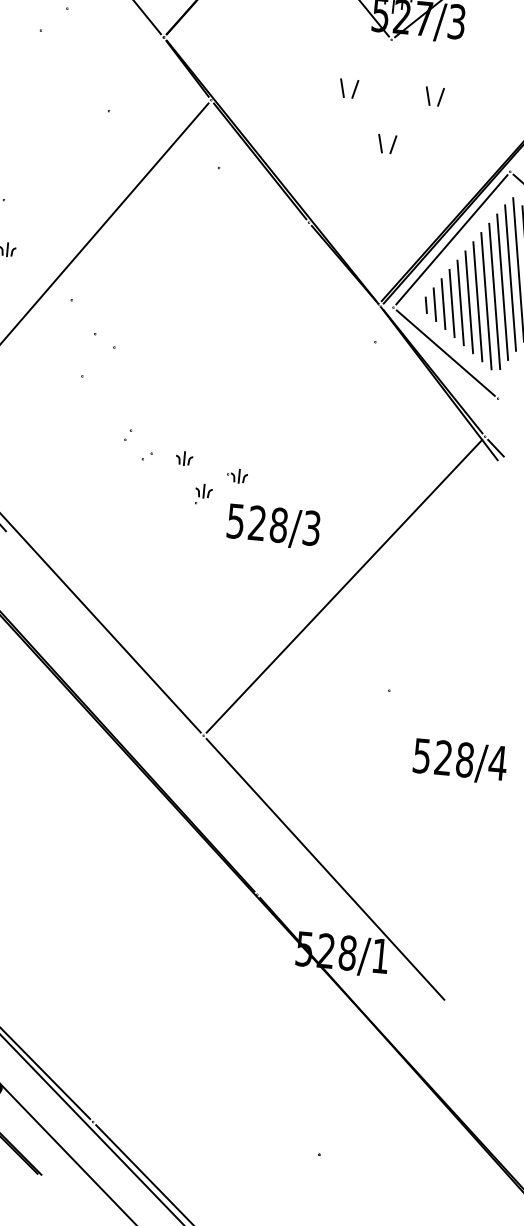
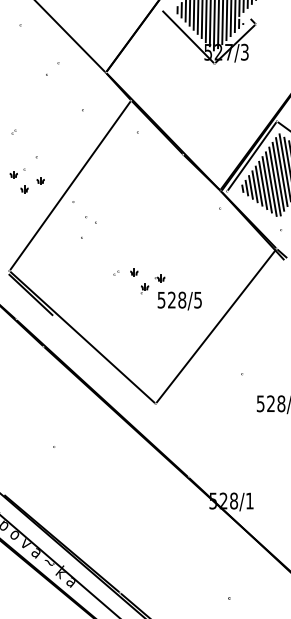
part: (380, 132) -> (213, 108), removed
line: (444, 352) -> (253, 210), removed
part: (128, 434) -> (106, 263), removed
text: (310, 526) -> (197, 299), 528/3 -> 528/5
line: (324, 870) -> (219, 462), removed

